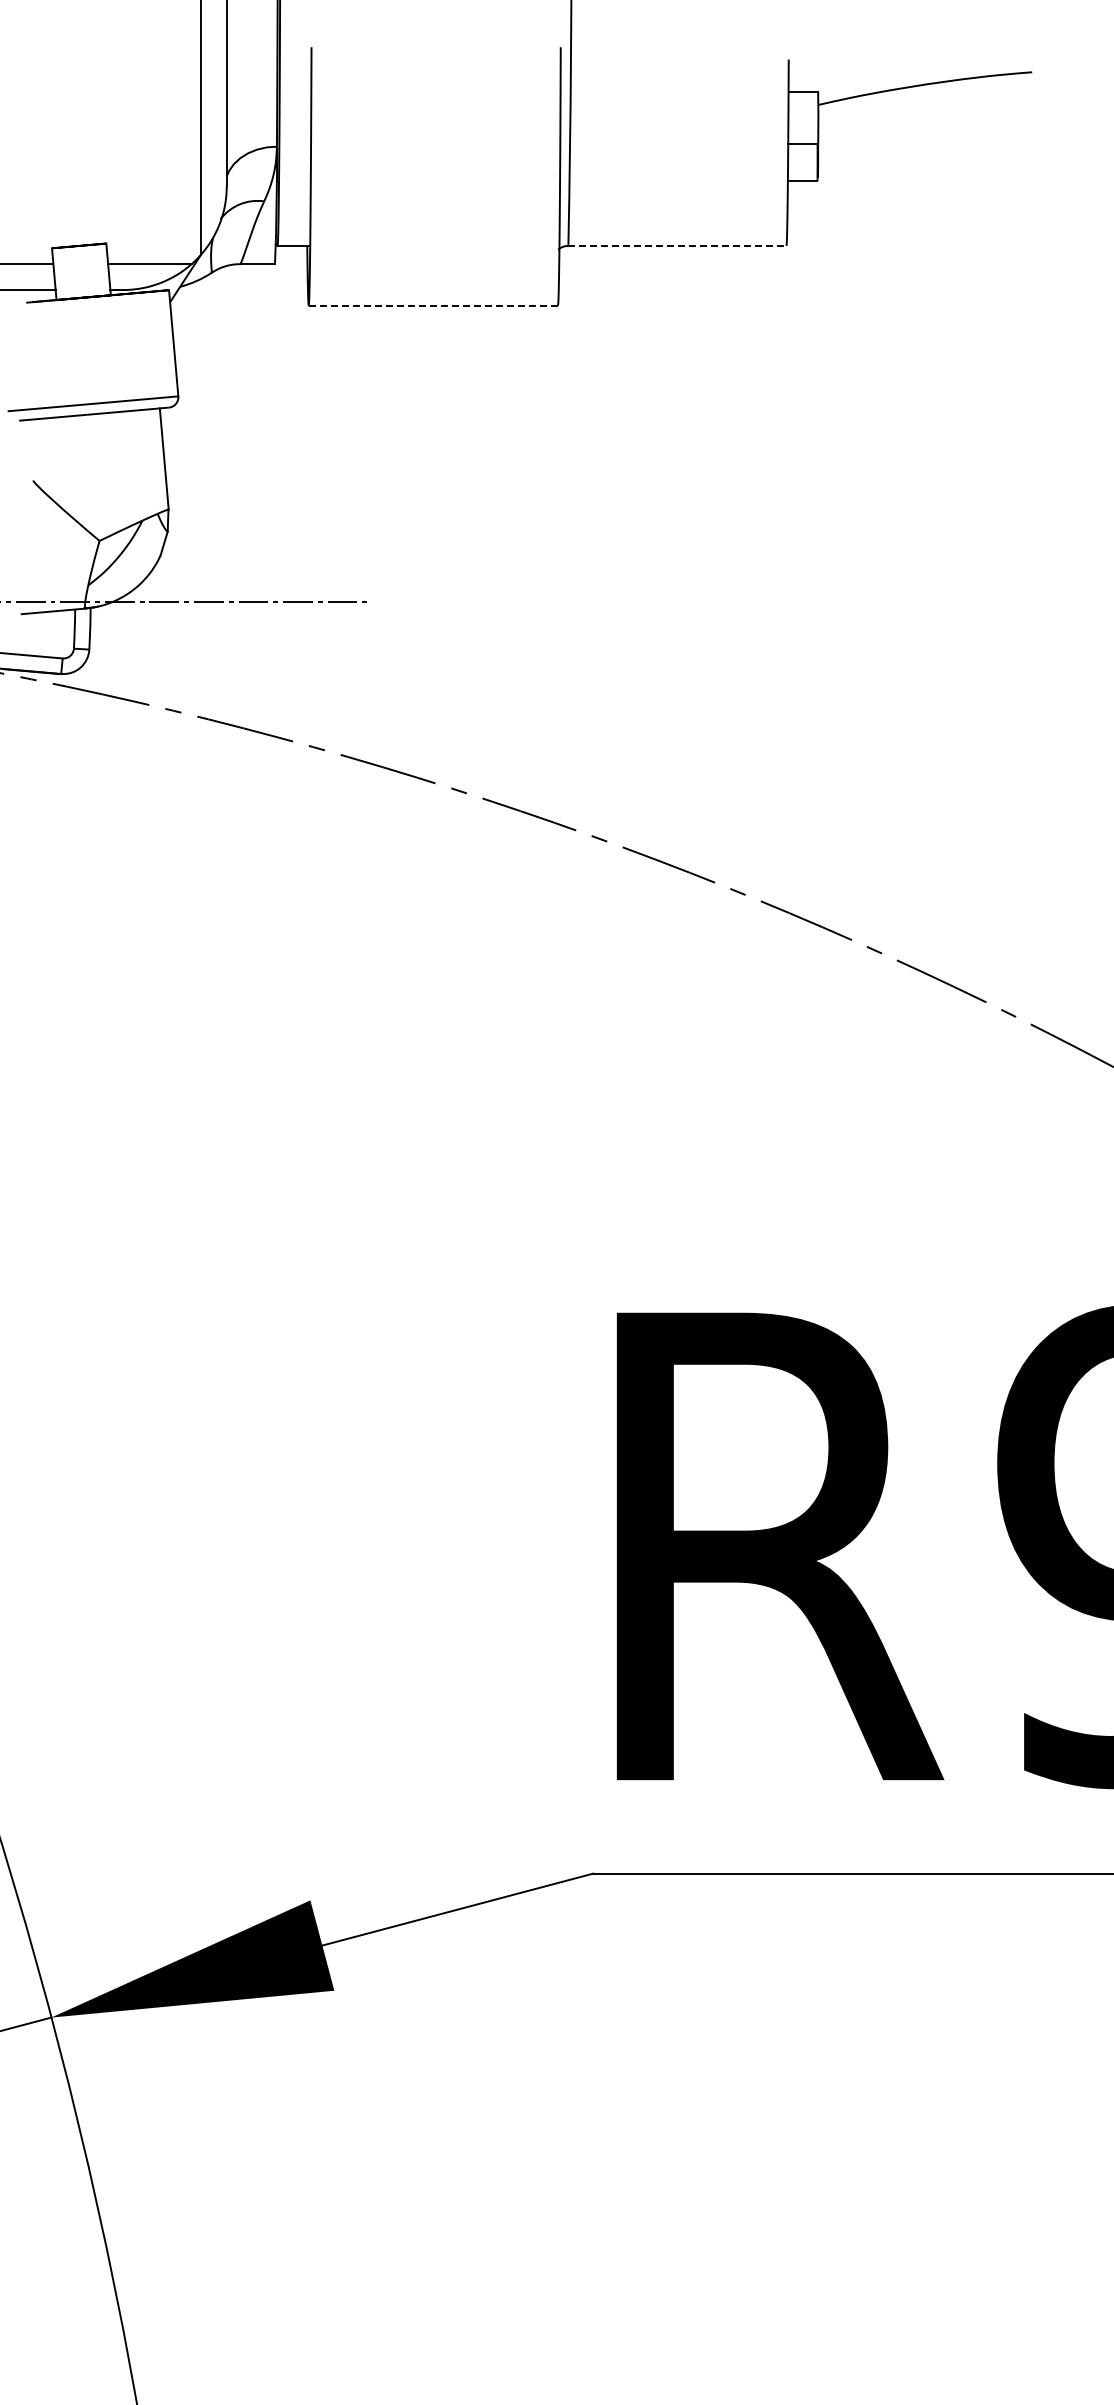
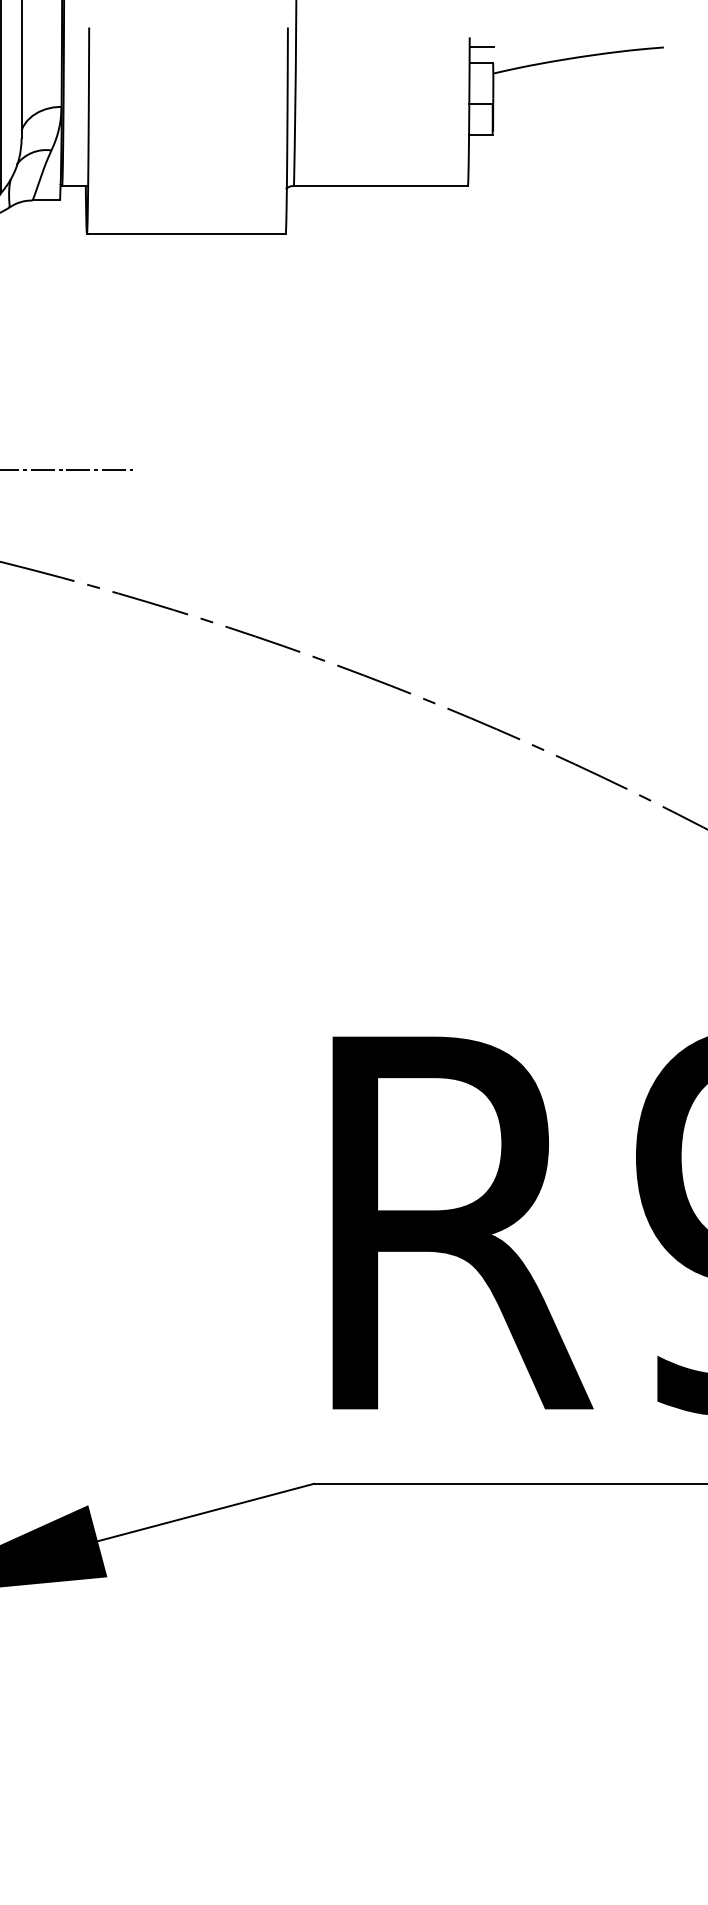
line: (803, 72) -> (481, 47), added
line: (677, 245) -> (381, 185), dashed -> solid
line: (433, 305) -> (186, 233), dashed -> solid

